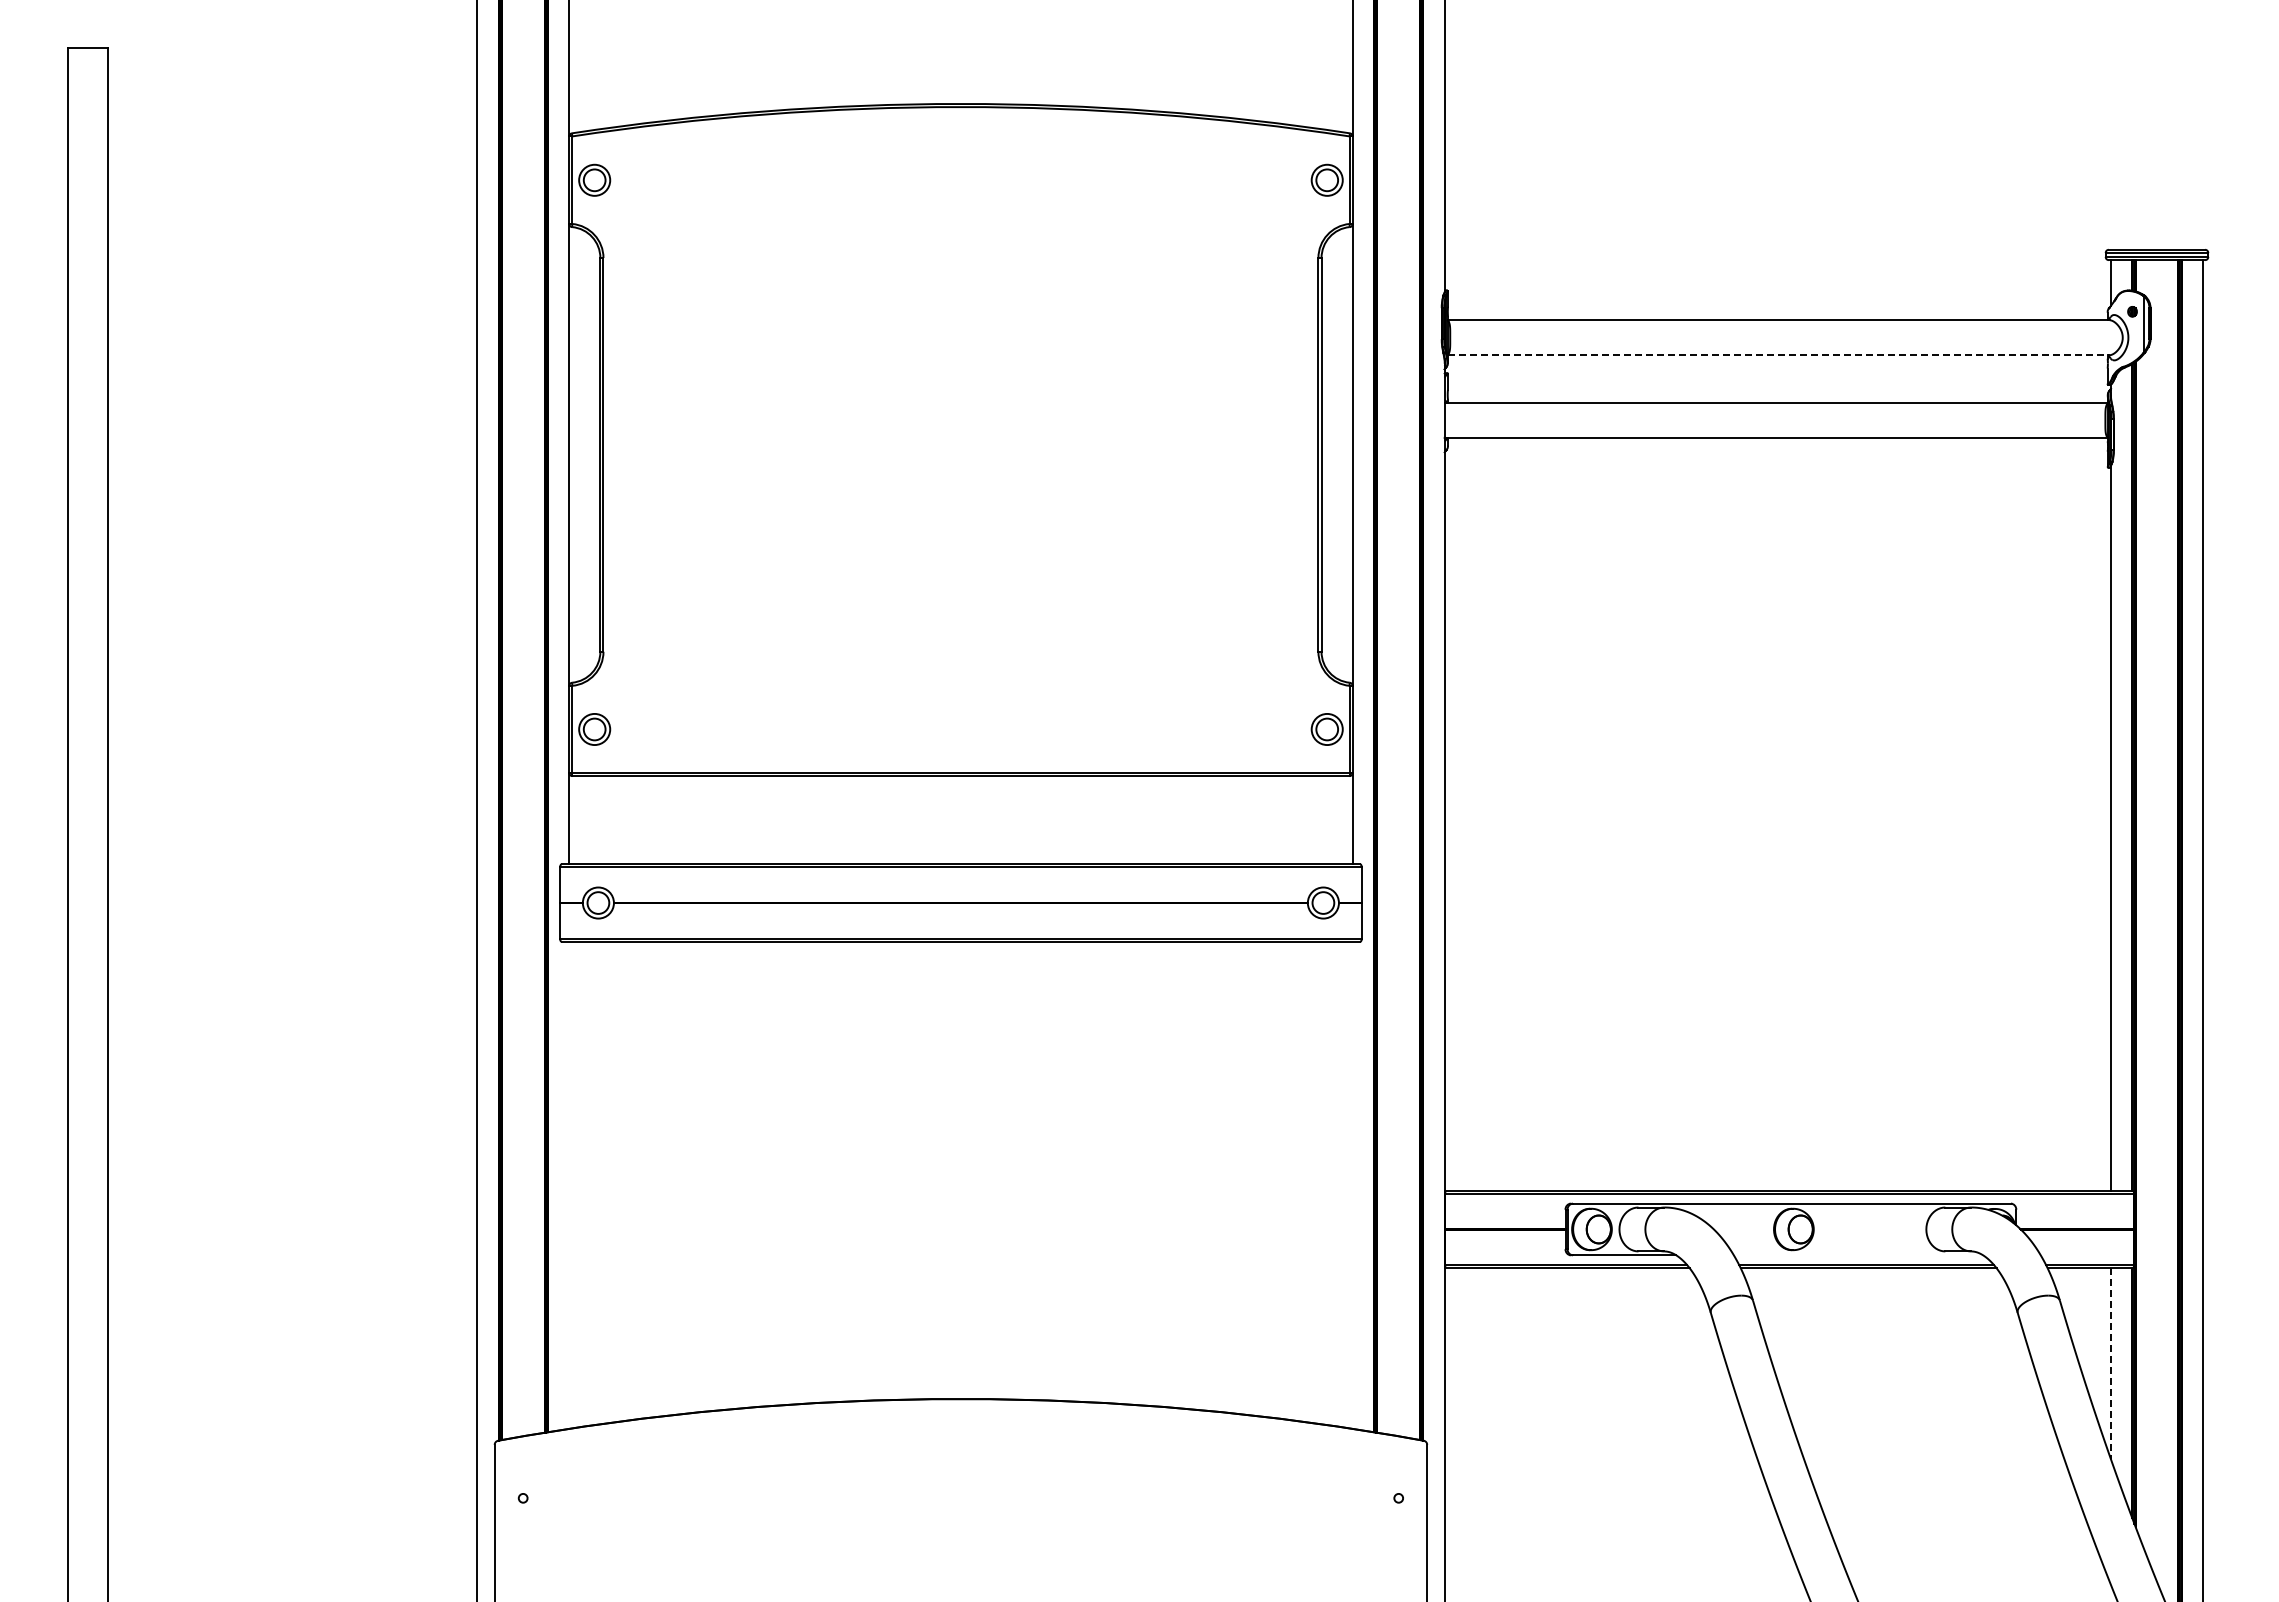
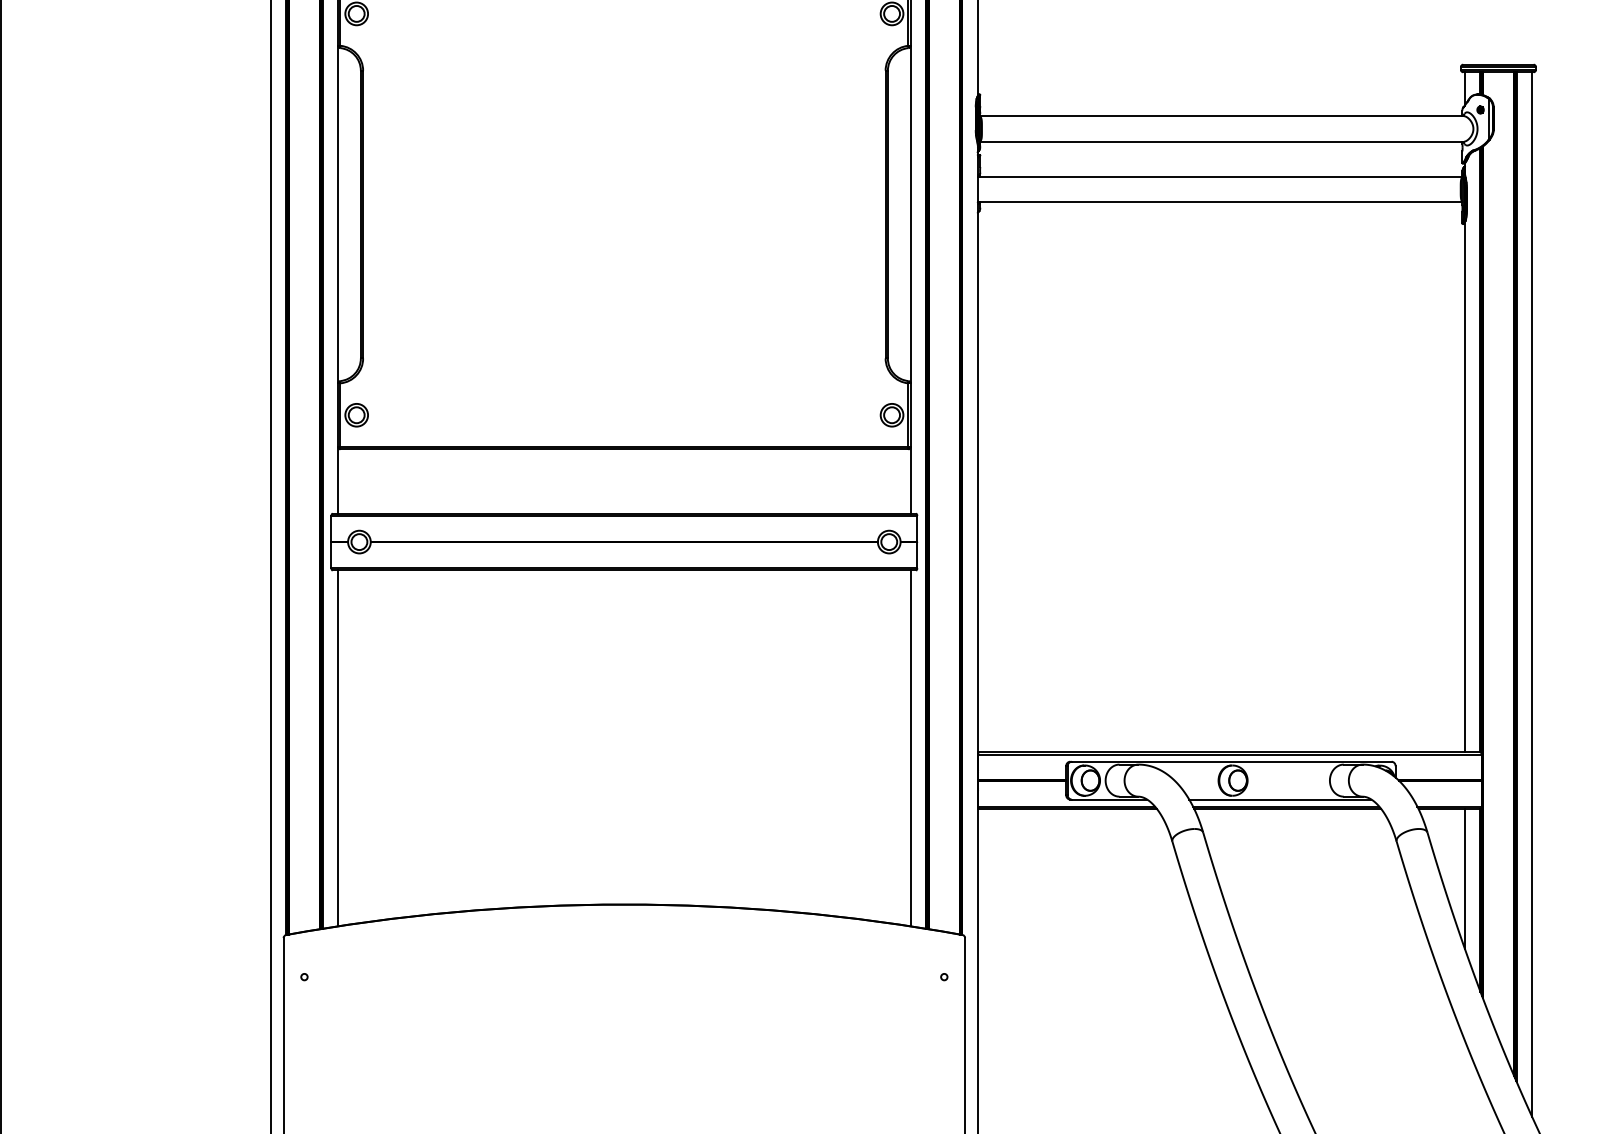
line: (1778, 355) -> (1221, 141), dashed -> solid
line: (569, 1184) -> (338, 747), added
line: (1352, 1184) -> (910, 747), added
line: (1858, 1255) -> (1280, 799), added
line: (2110, 1364) -> (1464, 879), dashed -> solid

